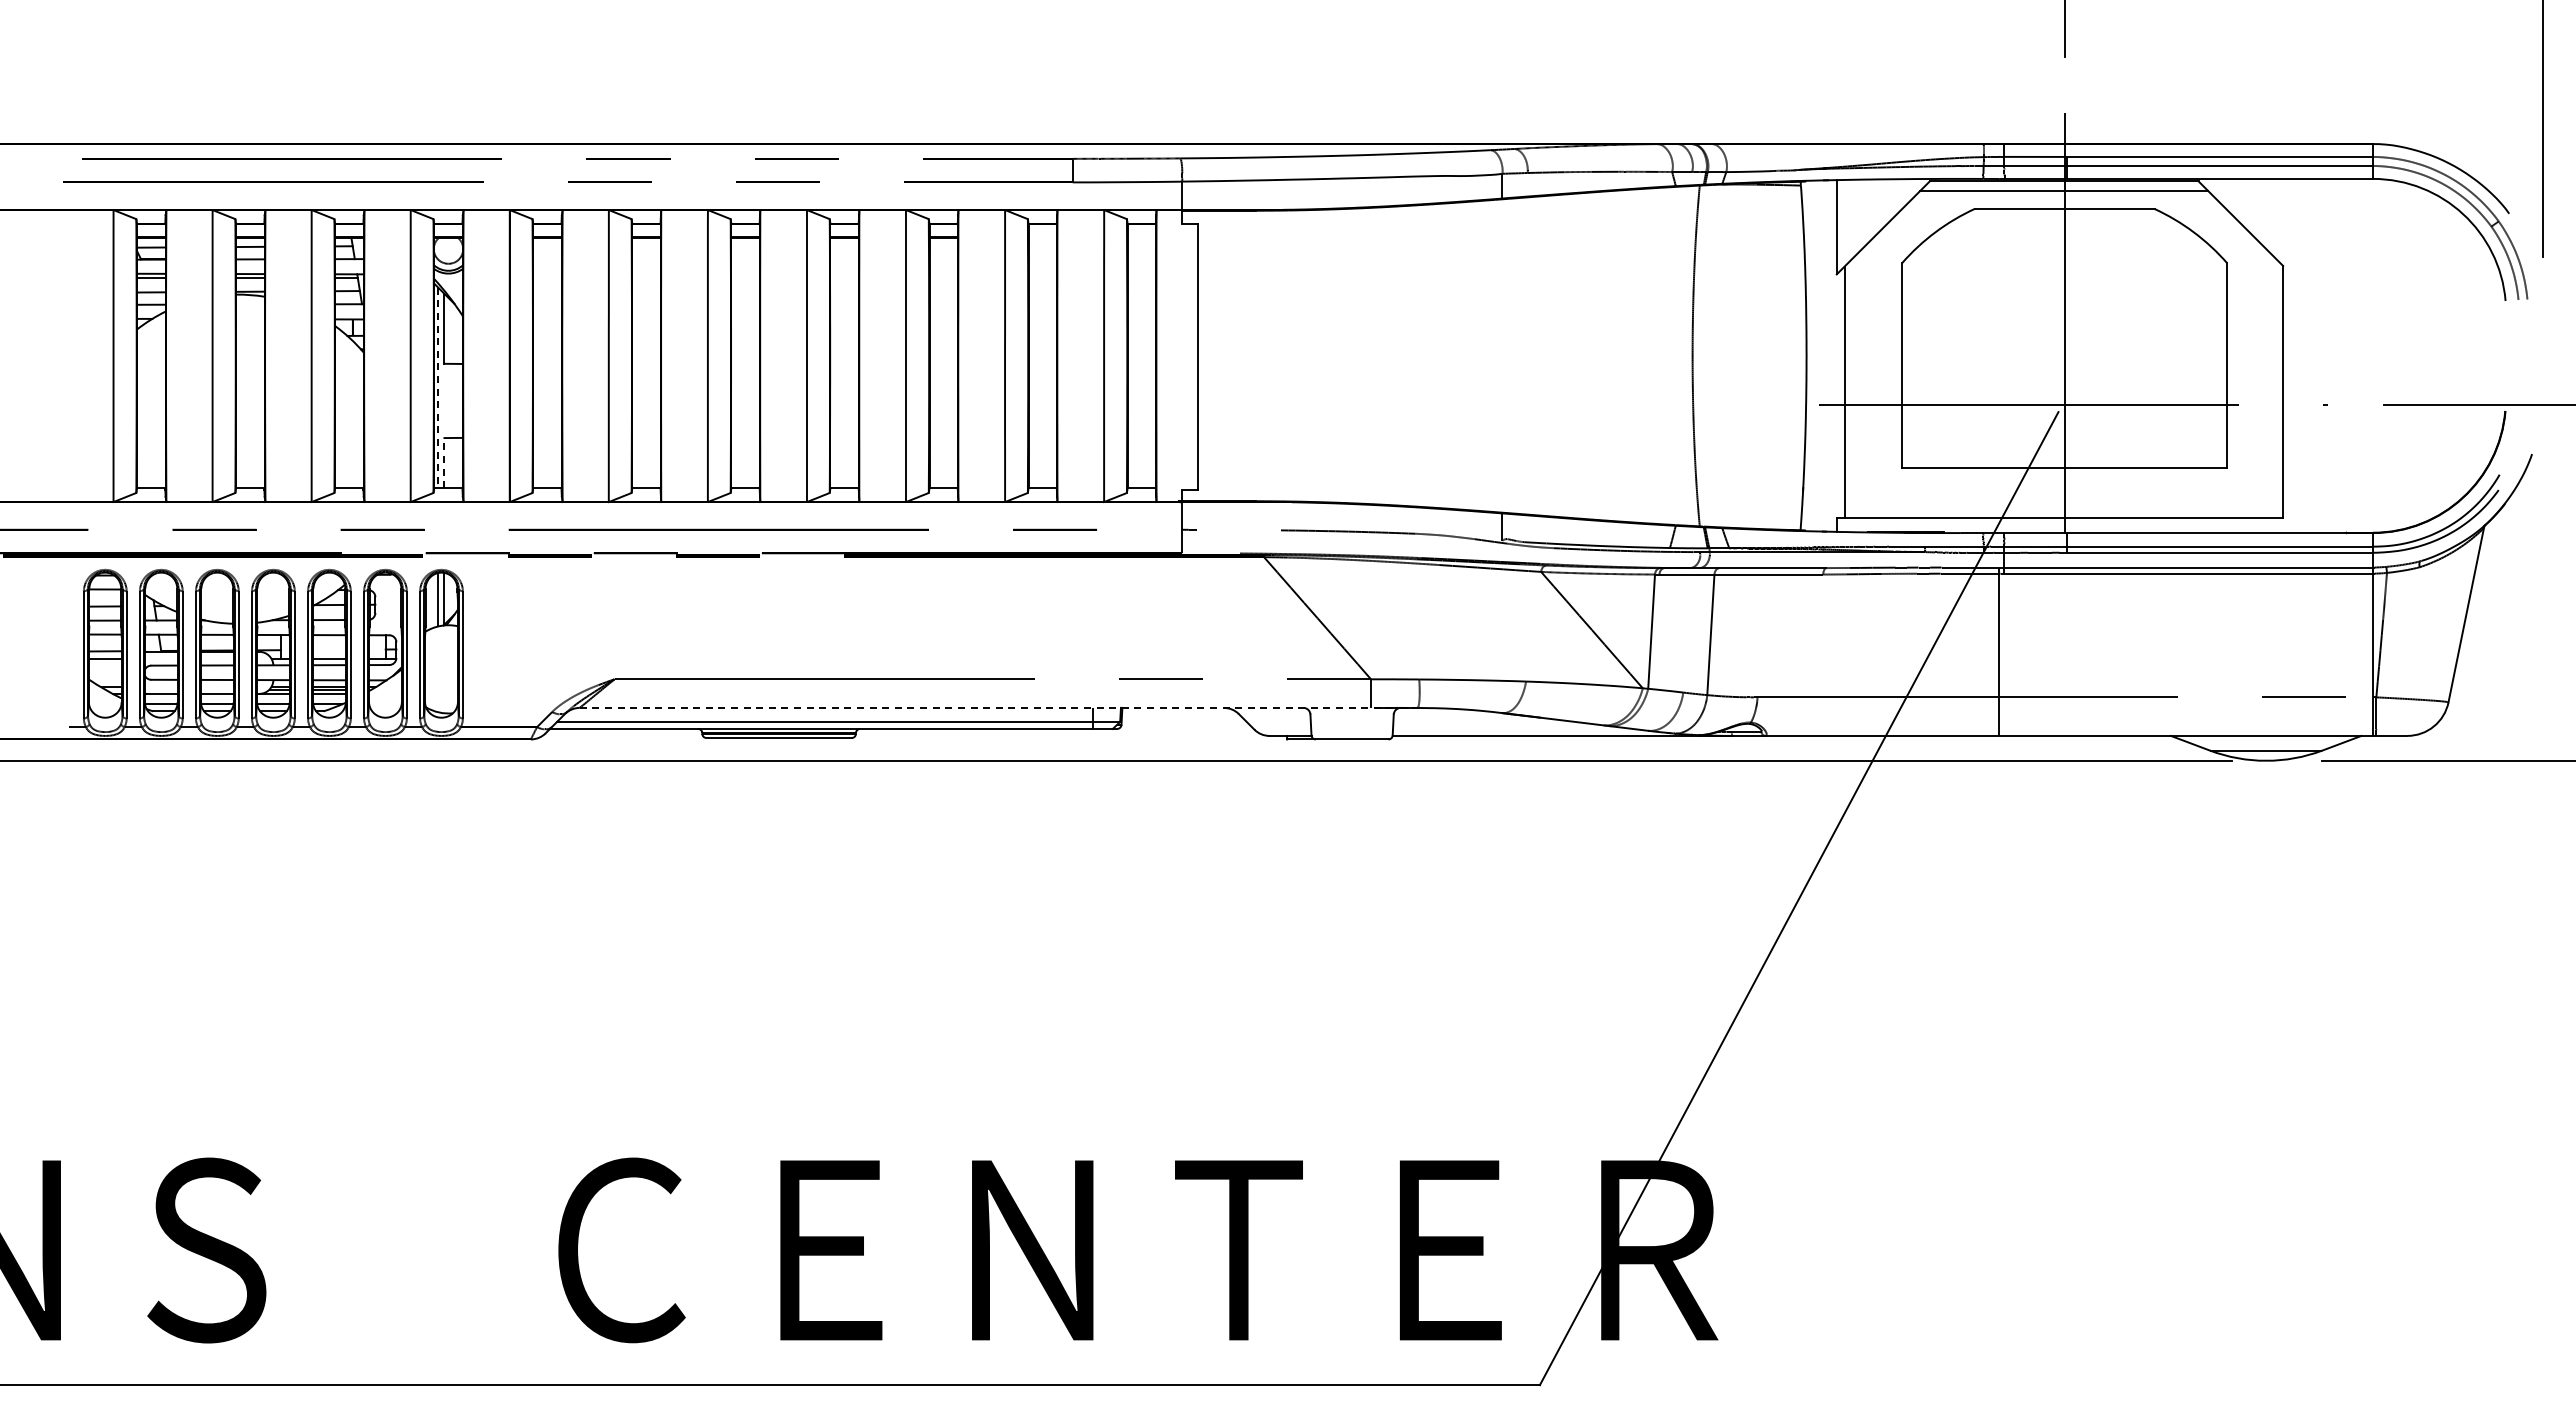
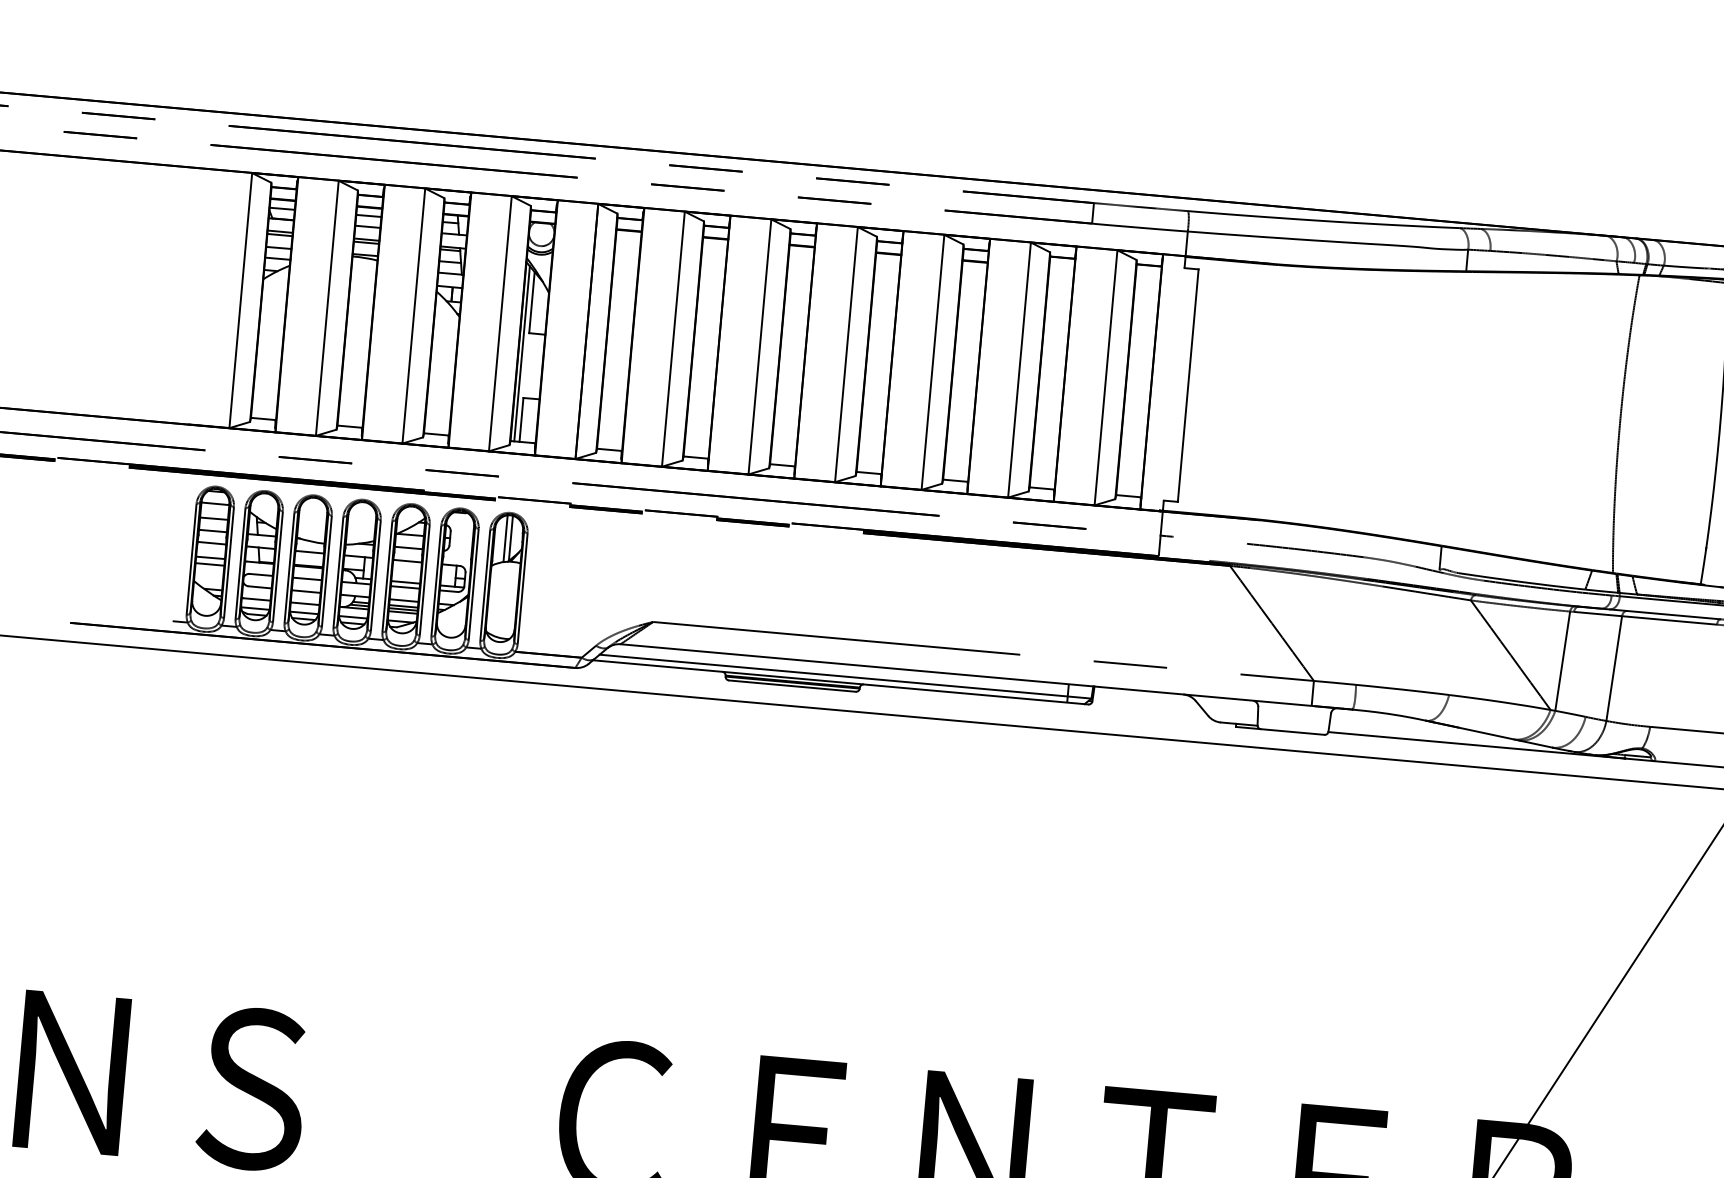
line: (438, 388) -> (522, 354), dashed -> solid
line: (444, 462) -> (521, 419), dashed -> solid
line: (998, 707) -> (986, 676), dashed -> solid

